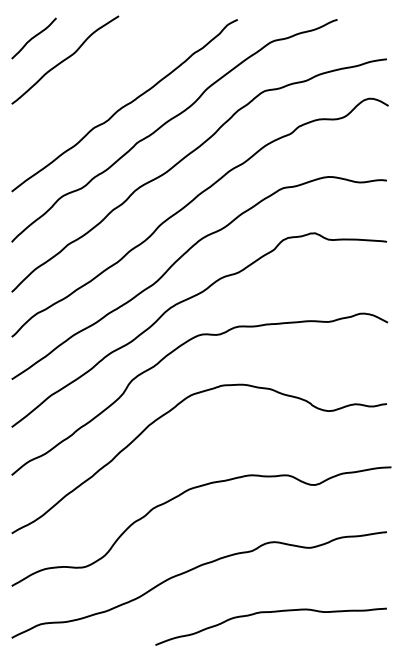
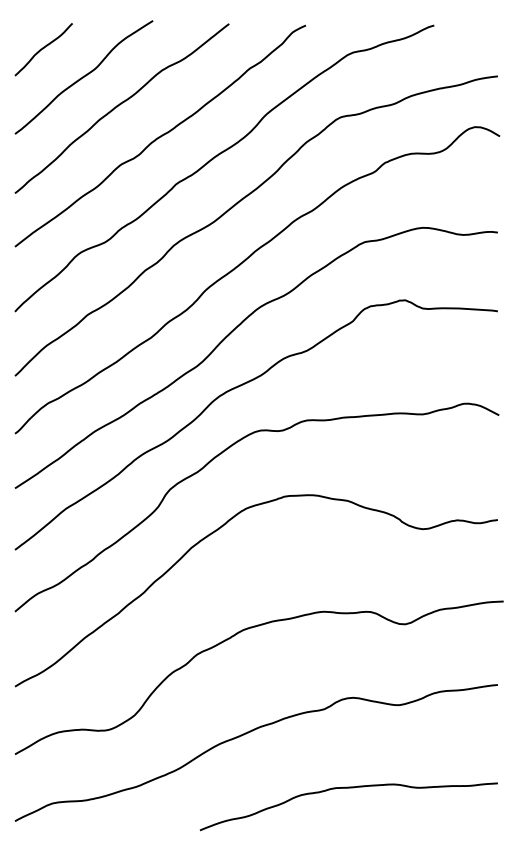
curve: (93, 82) -> (120, 106), added

